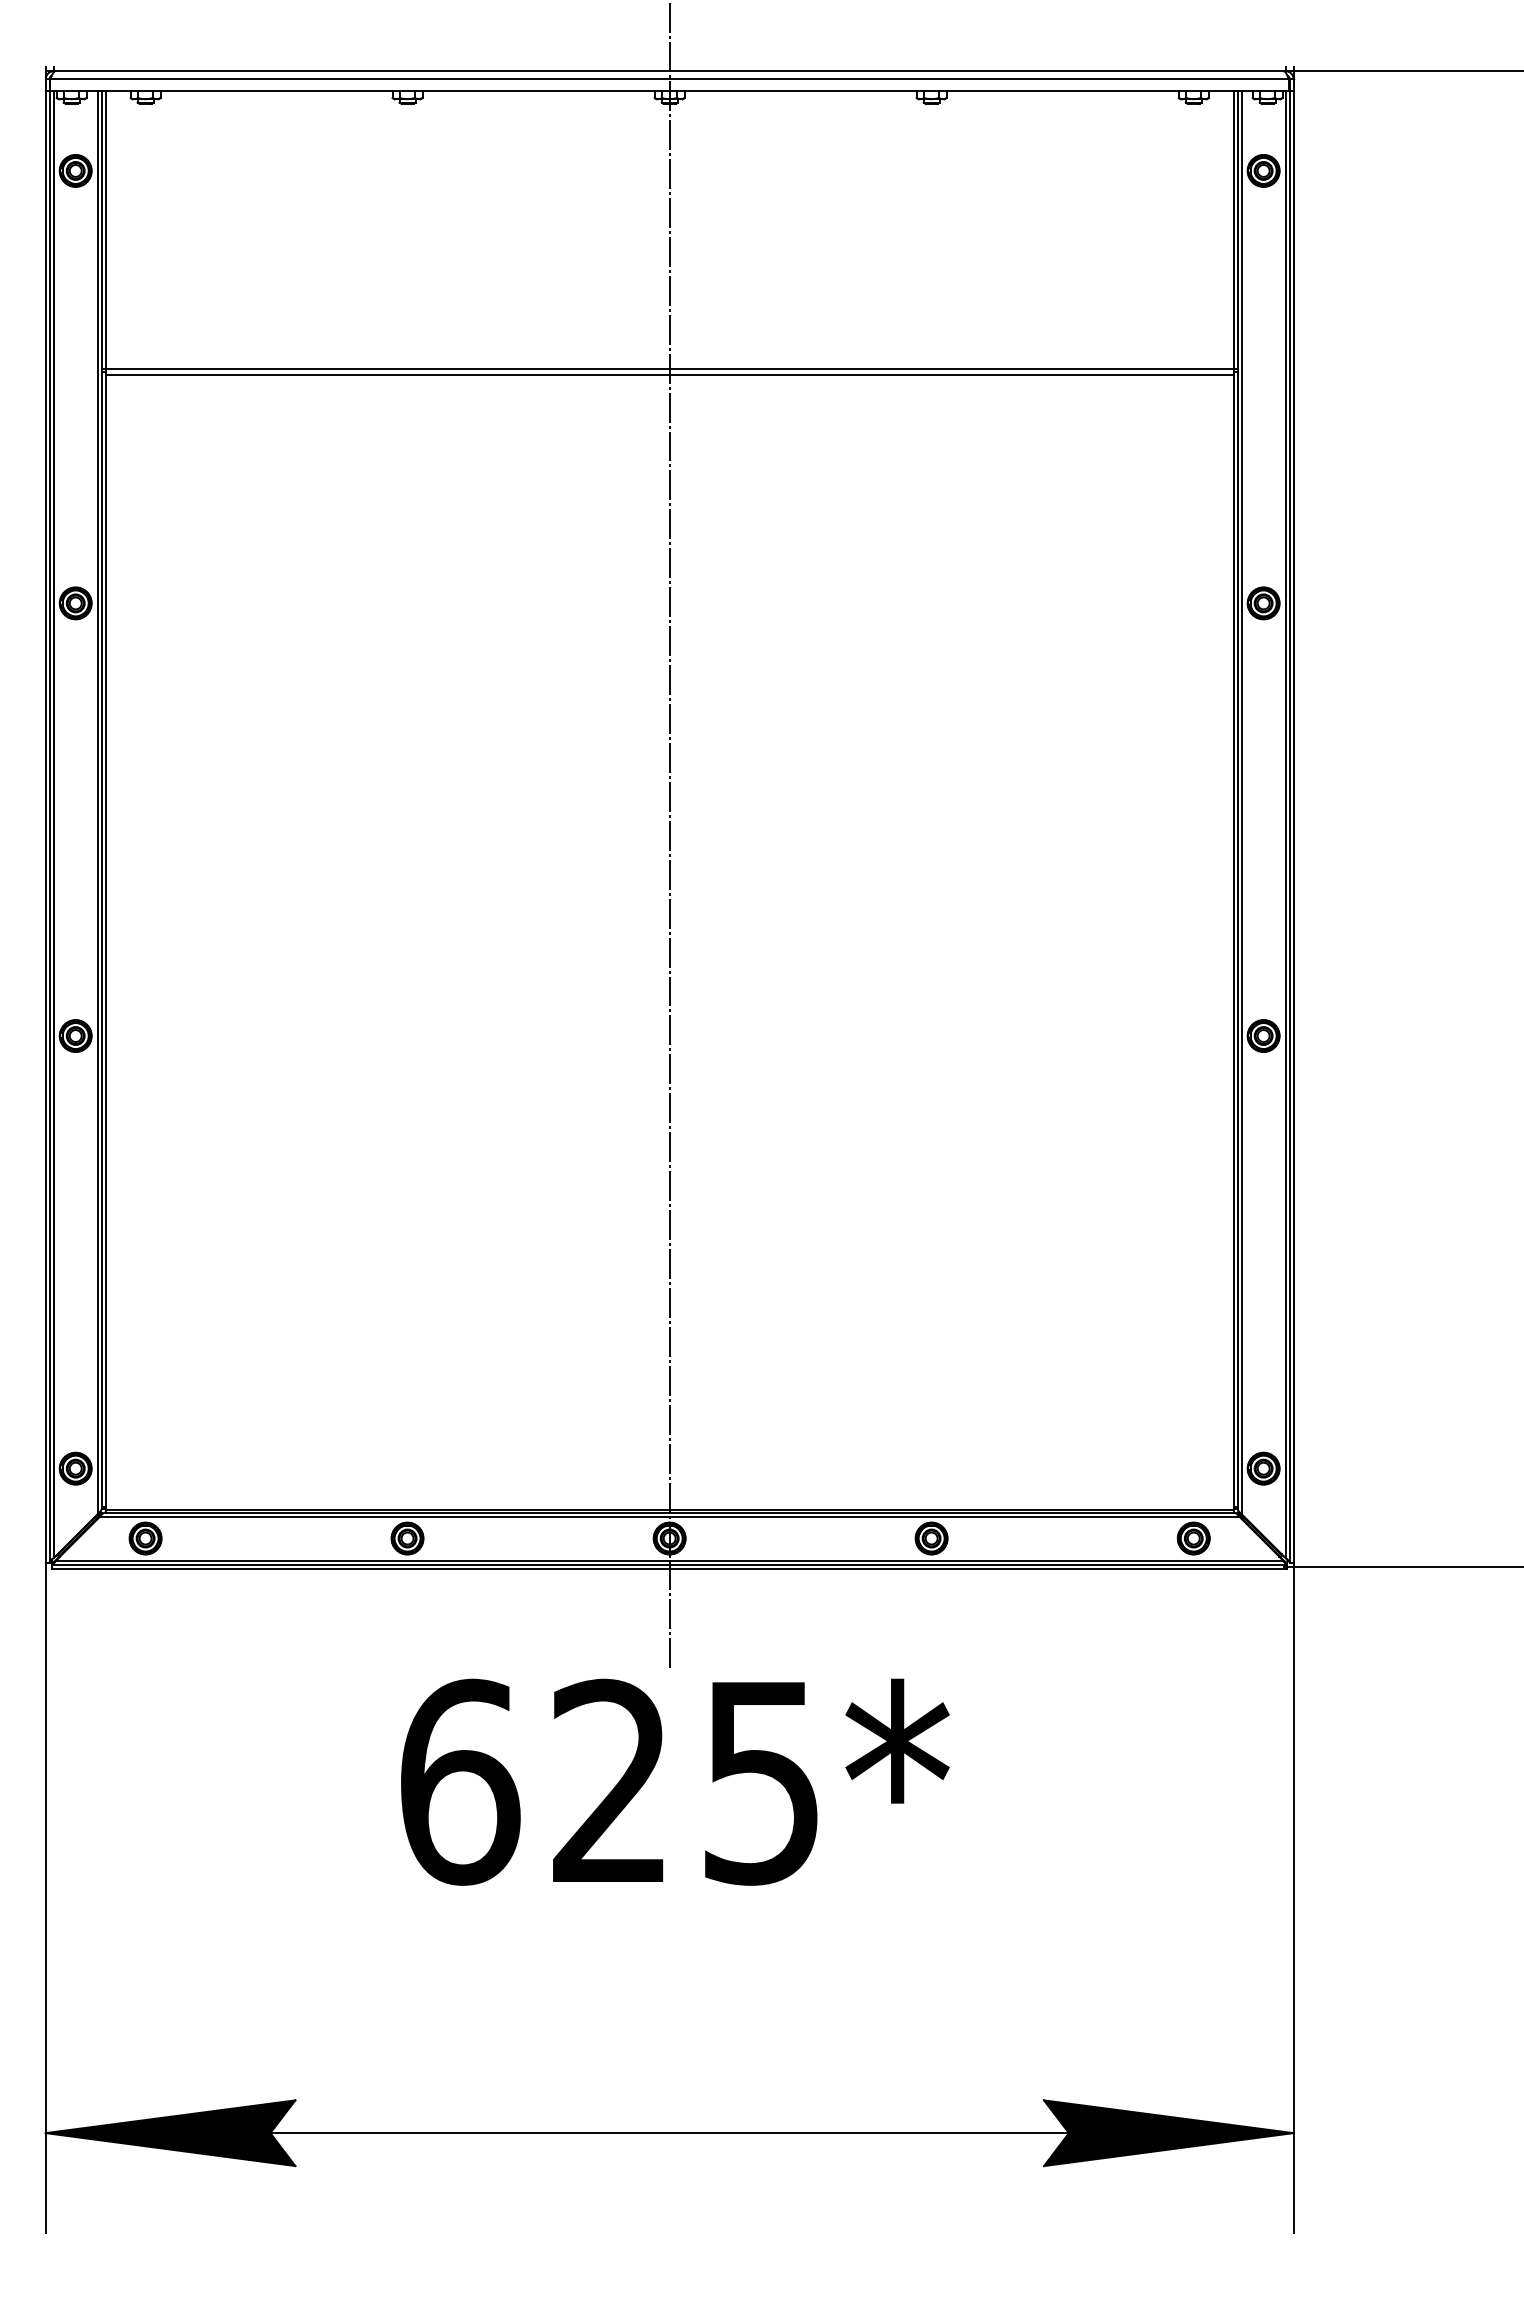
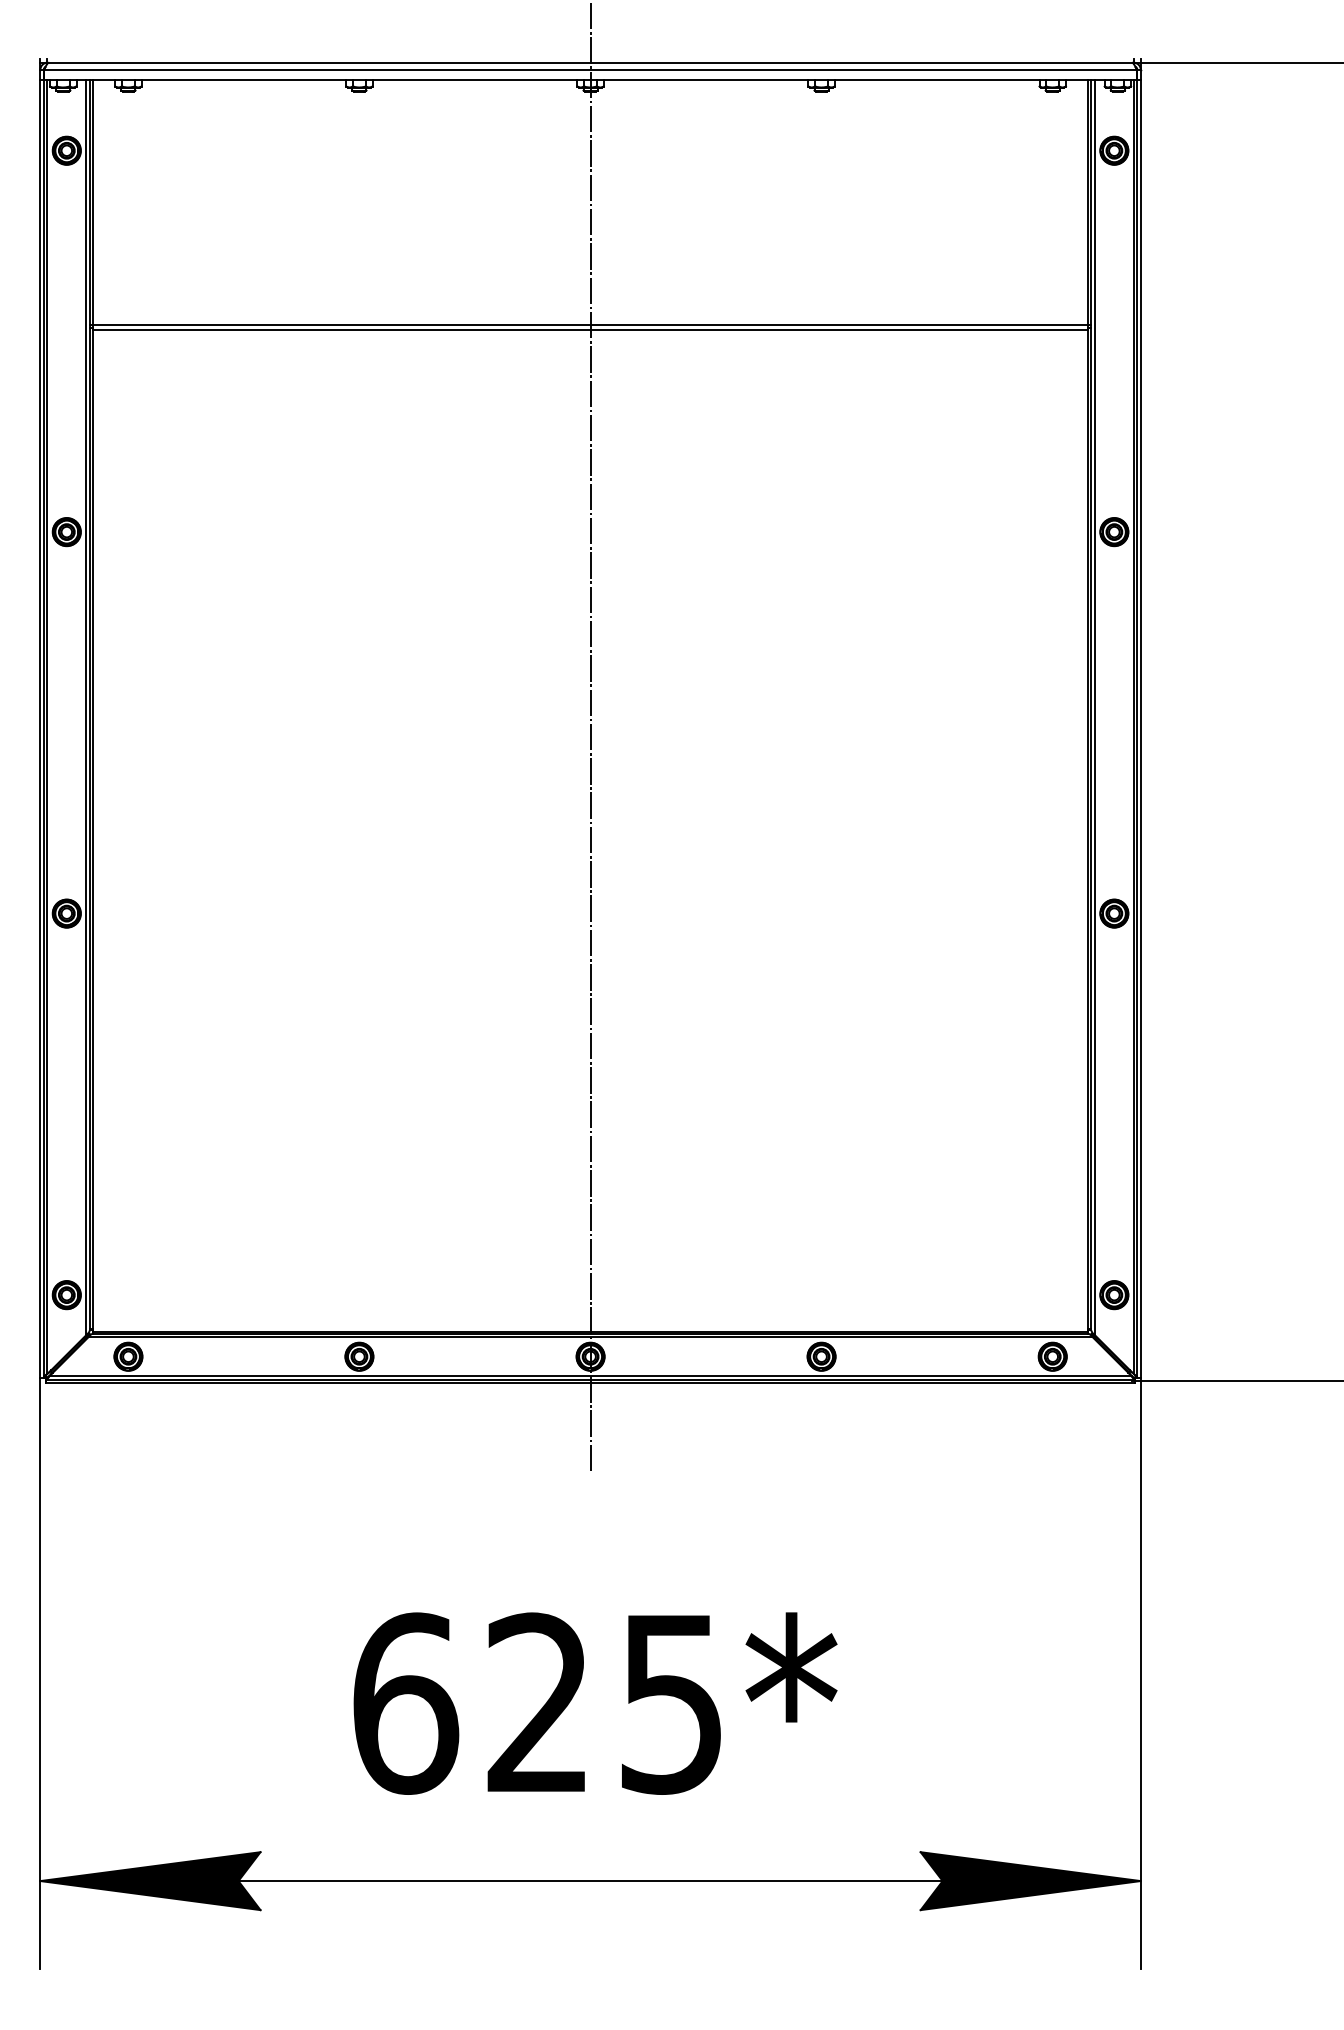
text: (675, 1782) -> (595, 1703), moved

